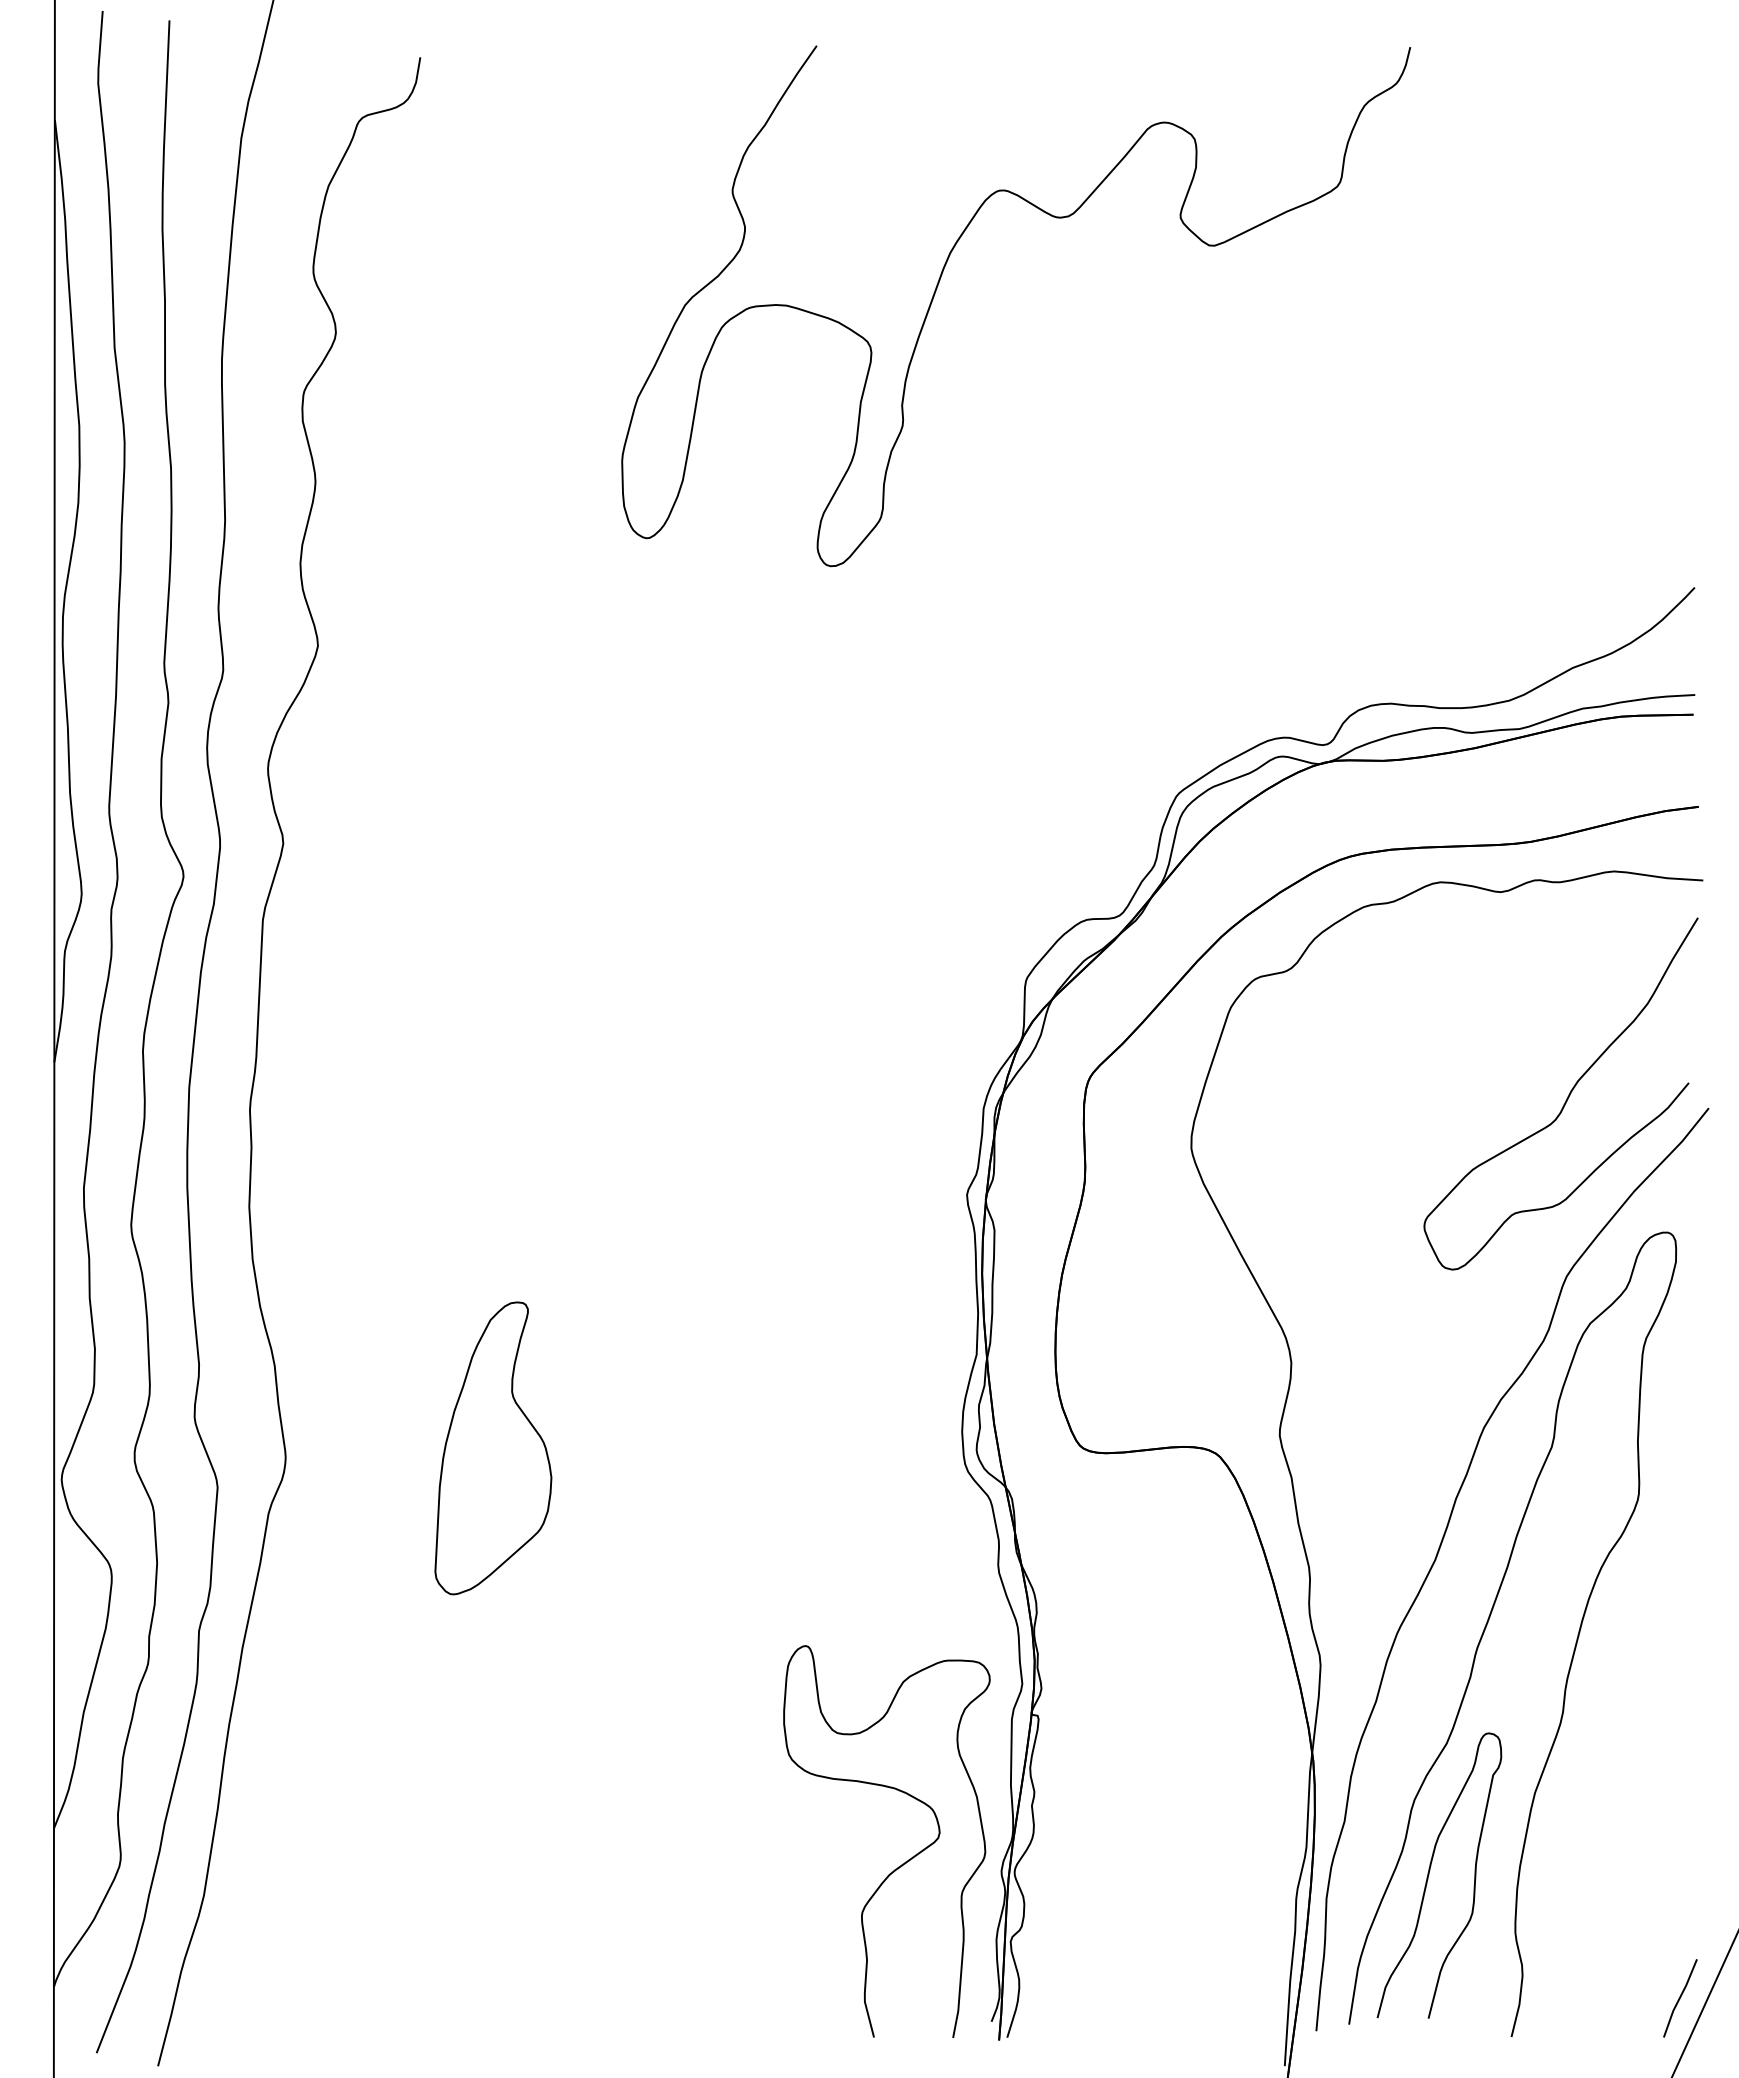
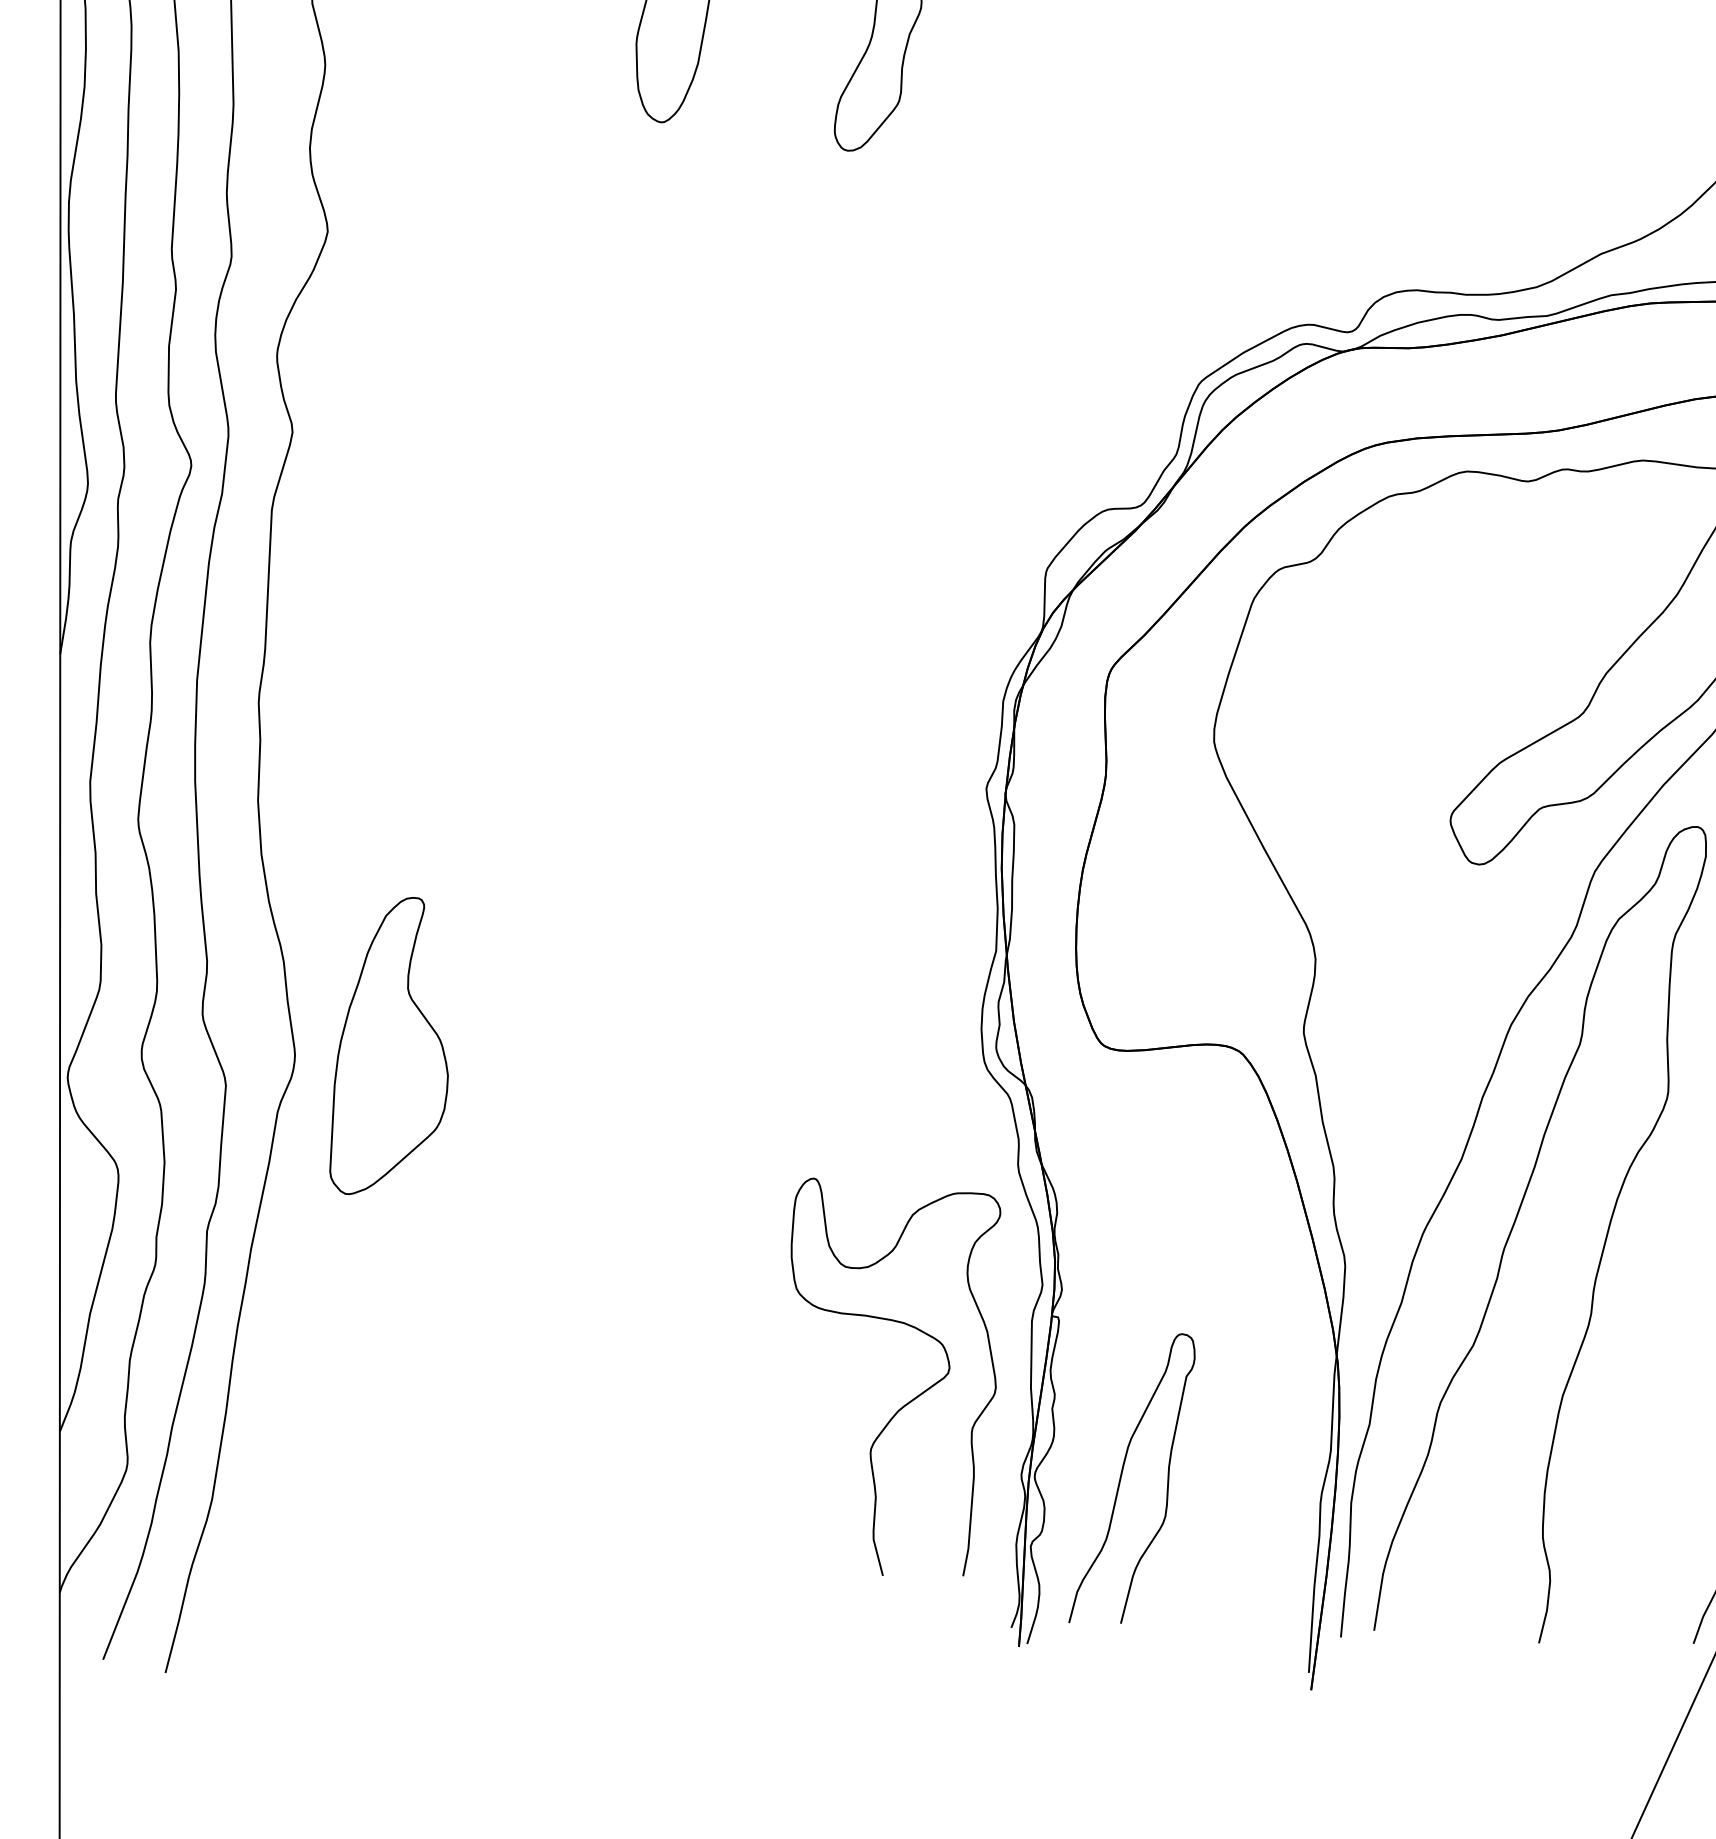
part: (493, 1448) -> (389, 1046), moved
curve: (902, 1863) -> (911, 1399), moved
curve: (1429, 1875) -> (1121, 1478), moved

